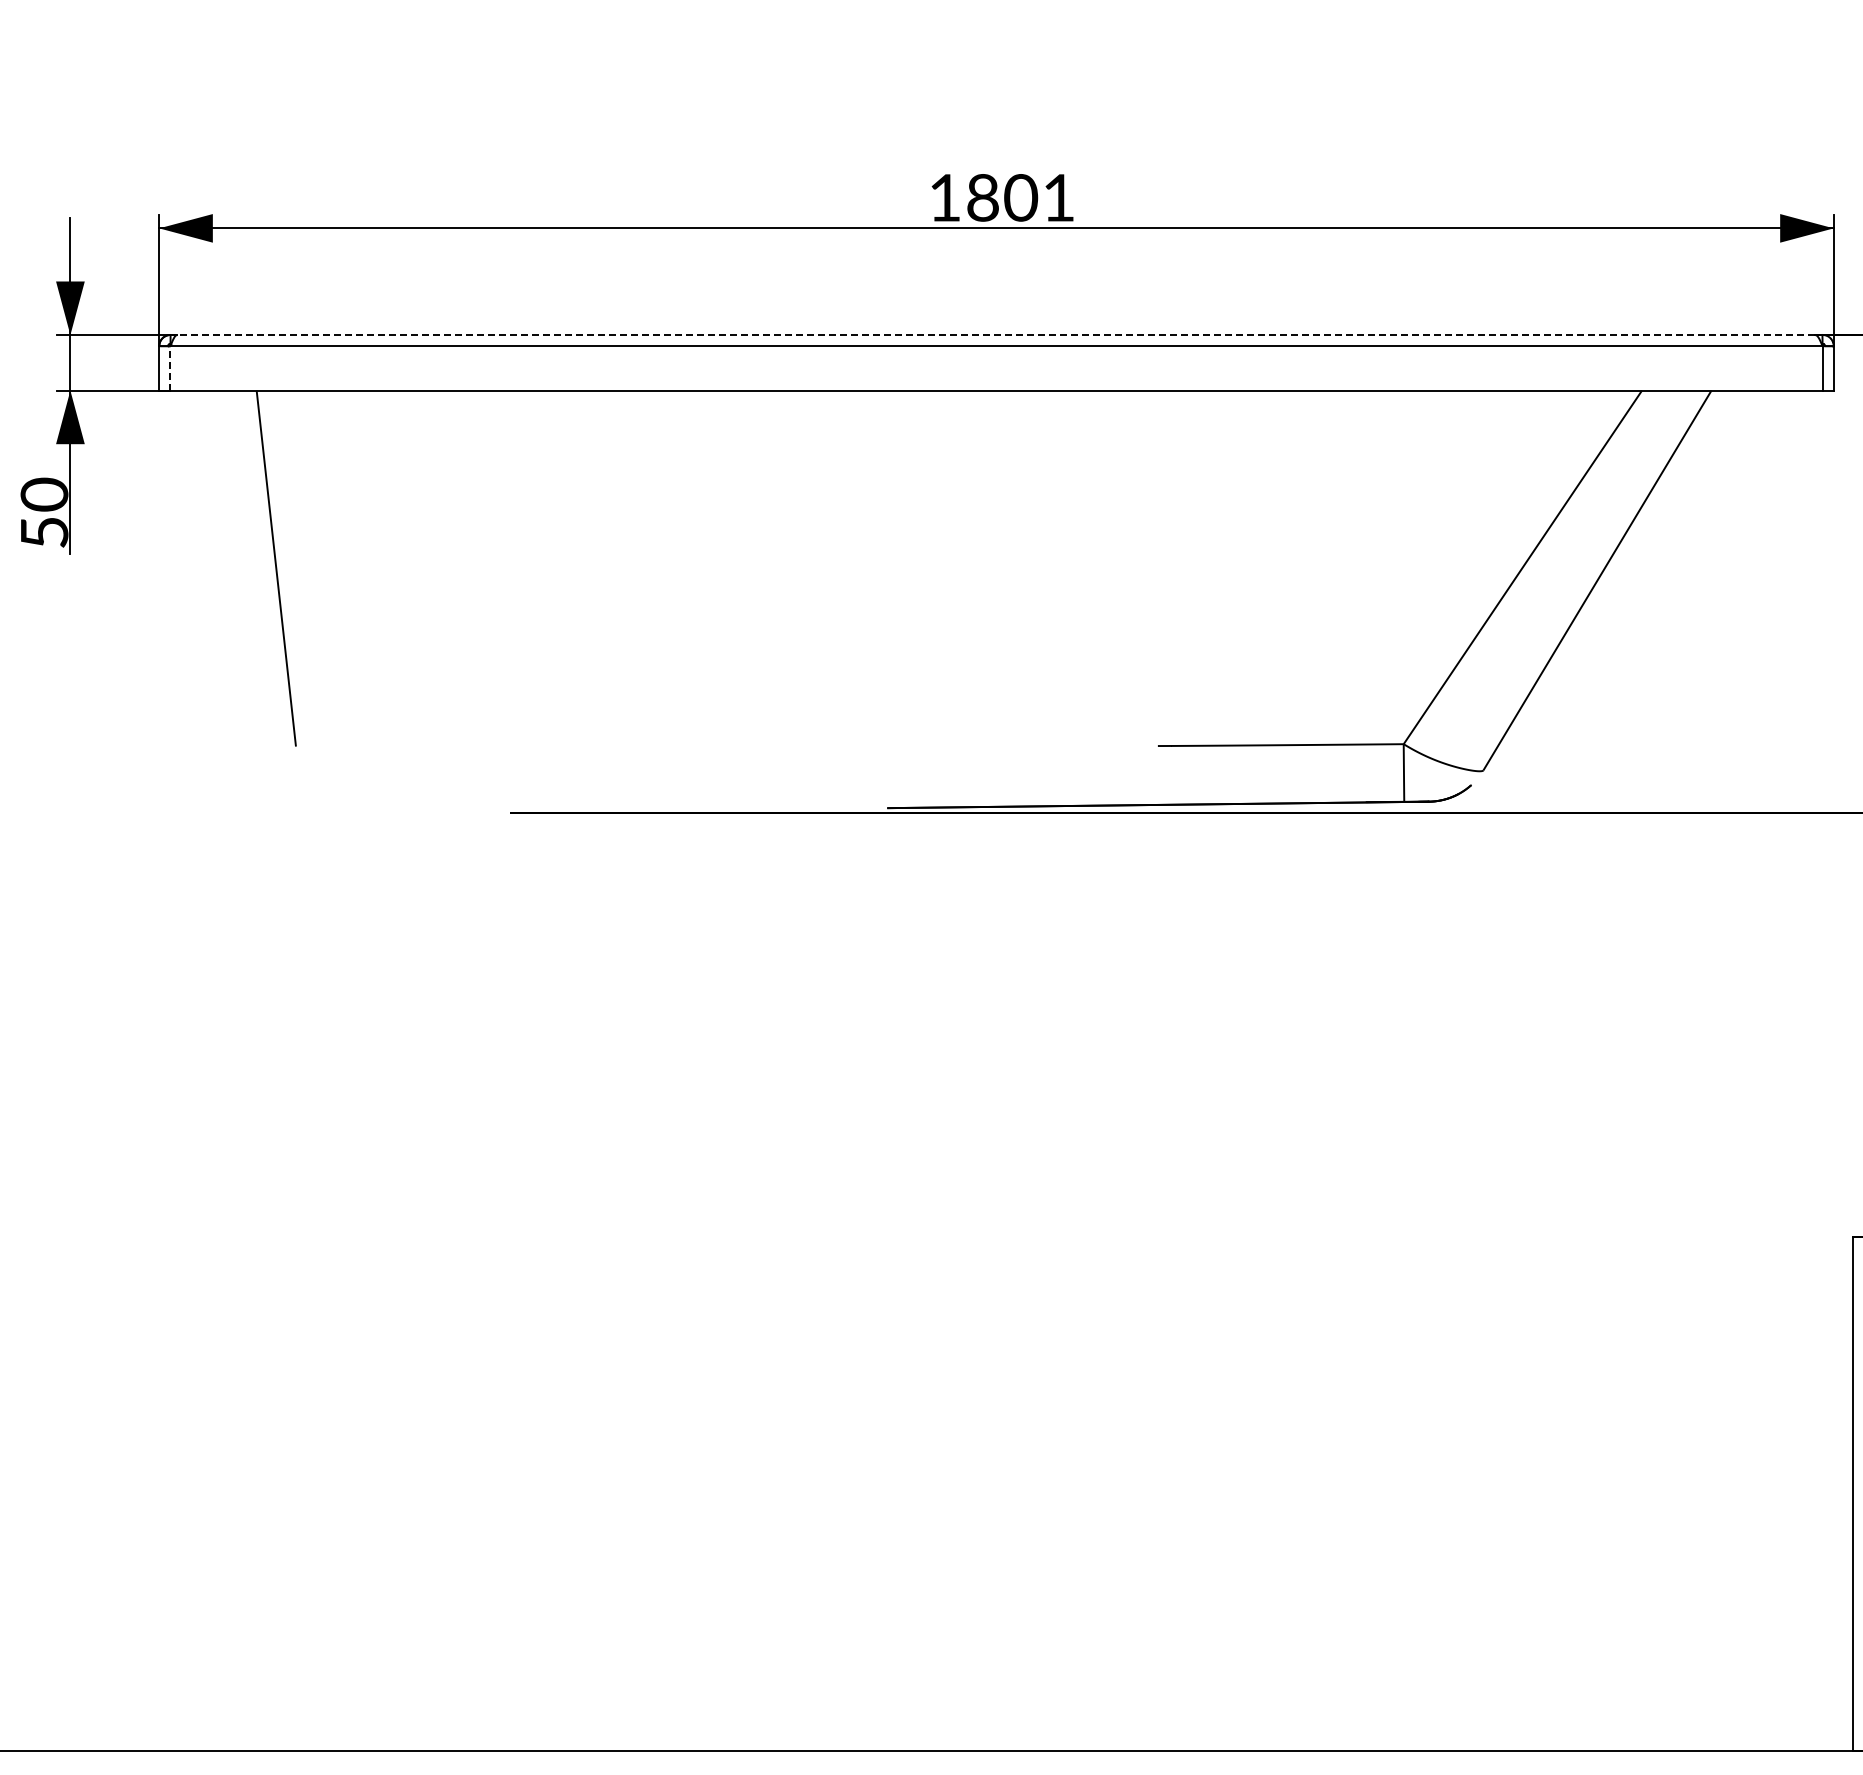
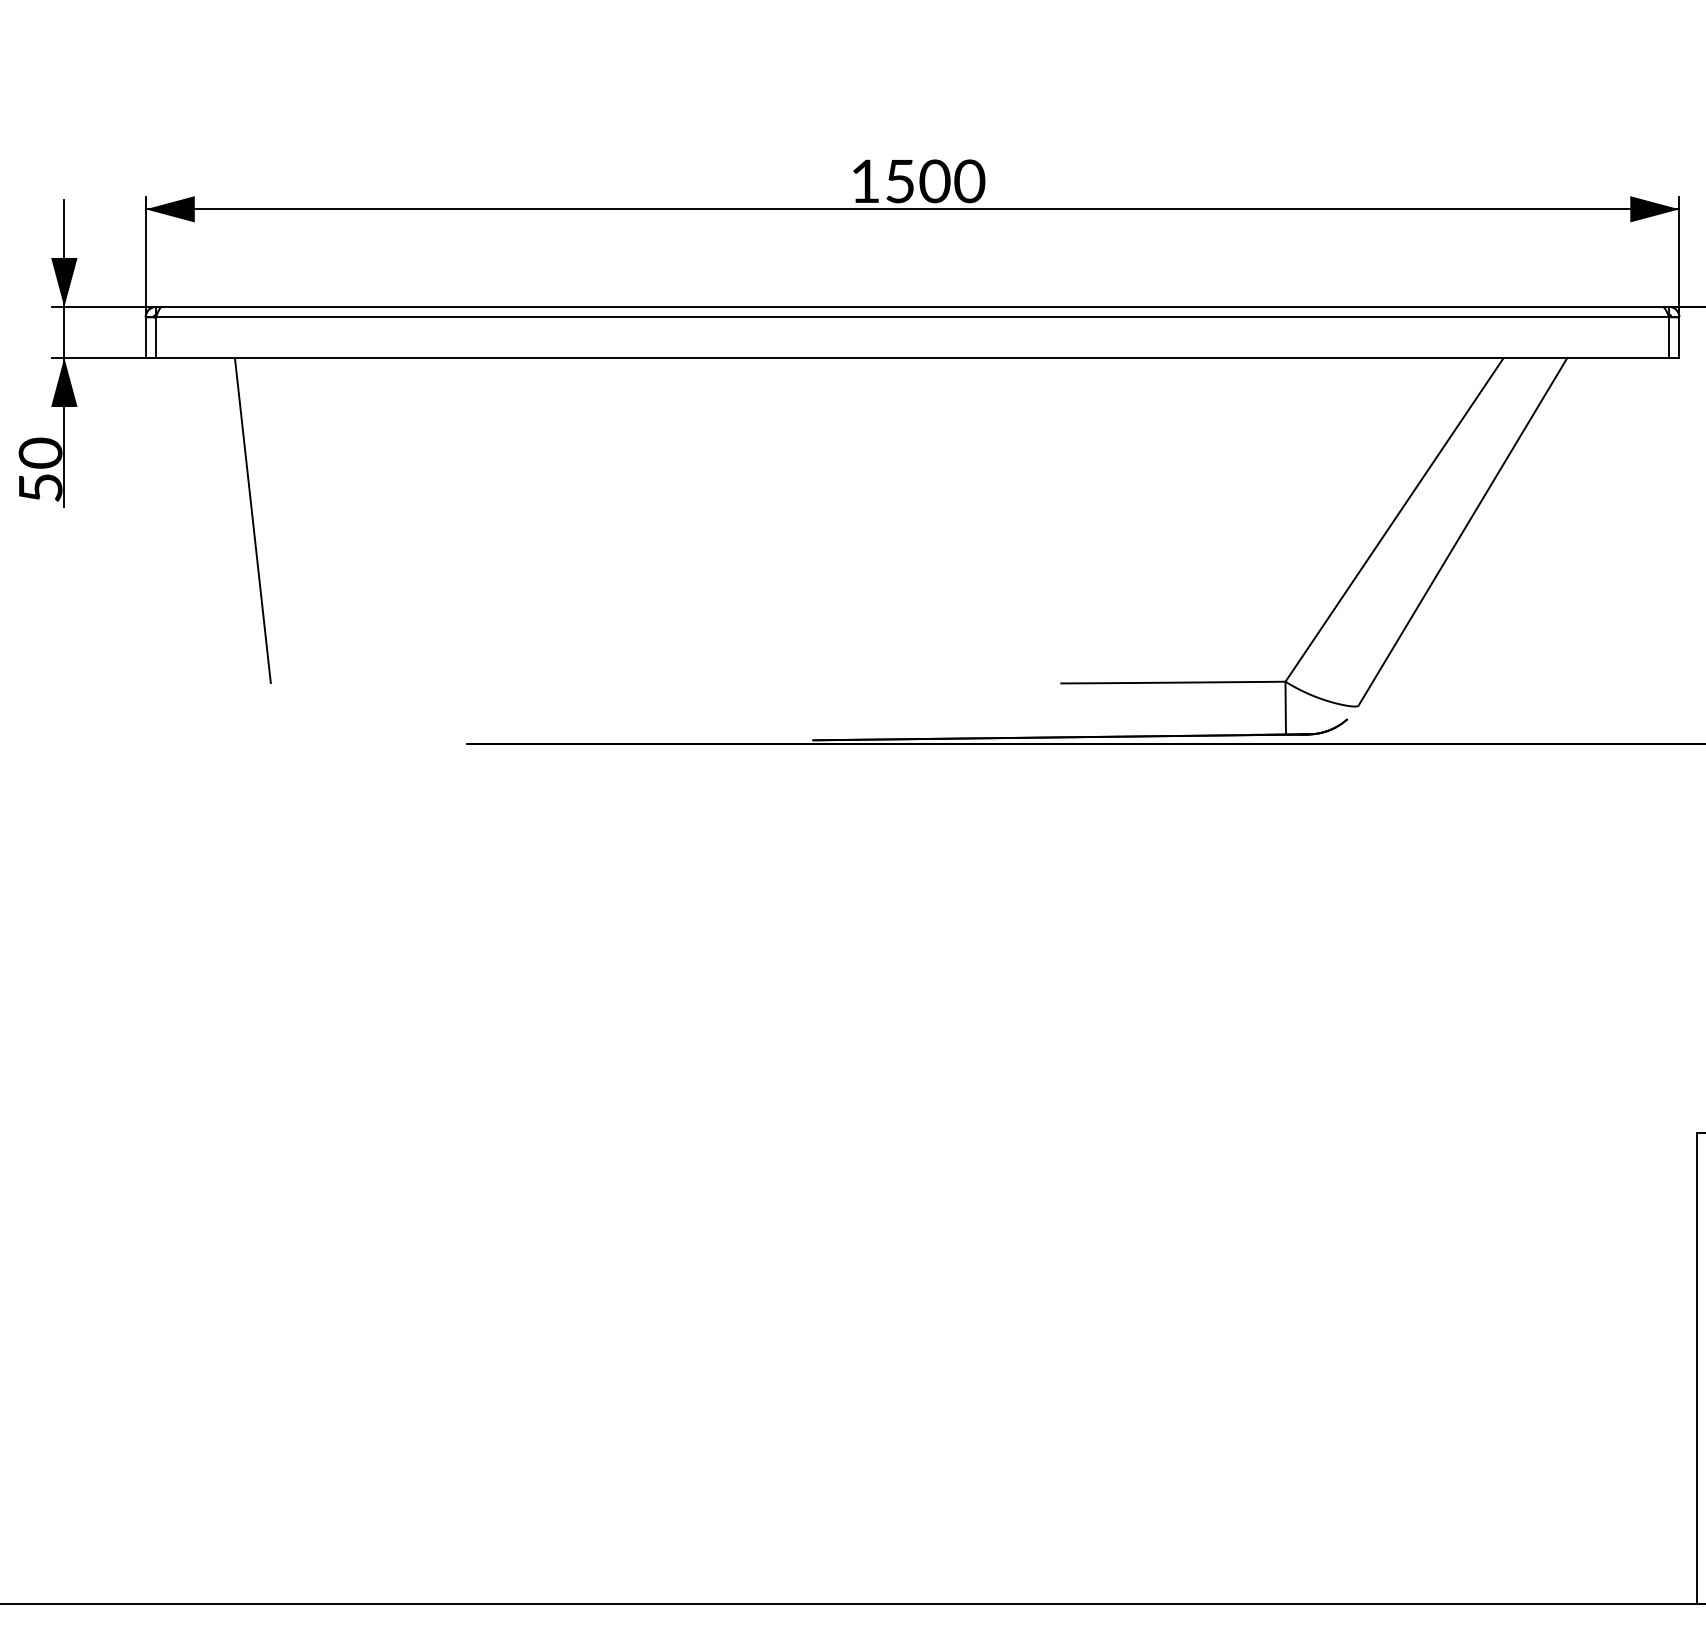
text: (1021, 197) -> (935, 181), 1801 -> 1500
line: (995, 335) -> (911, 307), dashed -> solid
line: (170, 367) -> (156, 336), dashed -> solid

